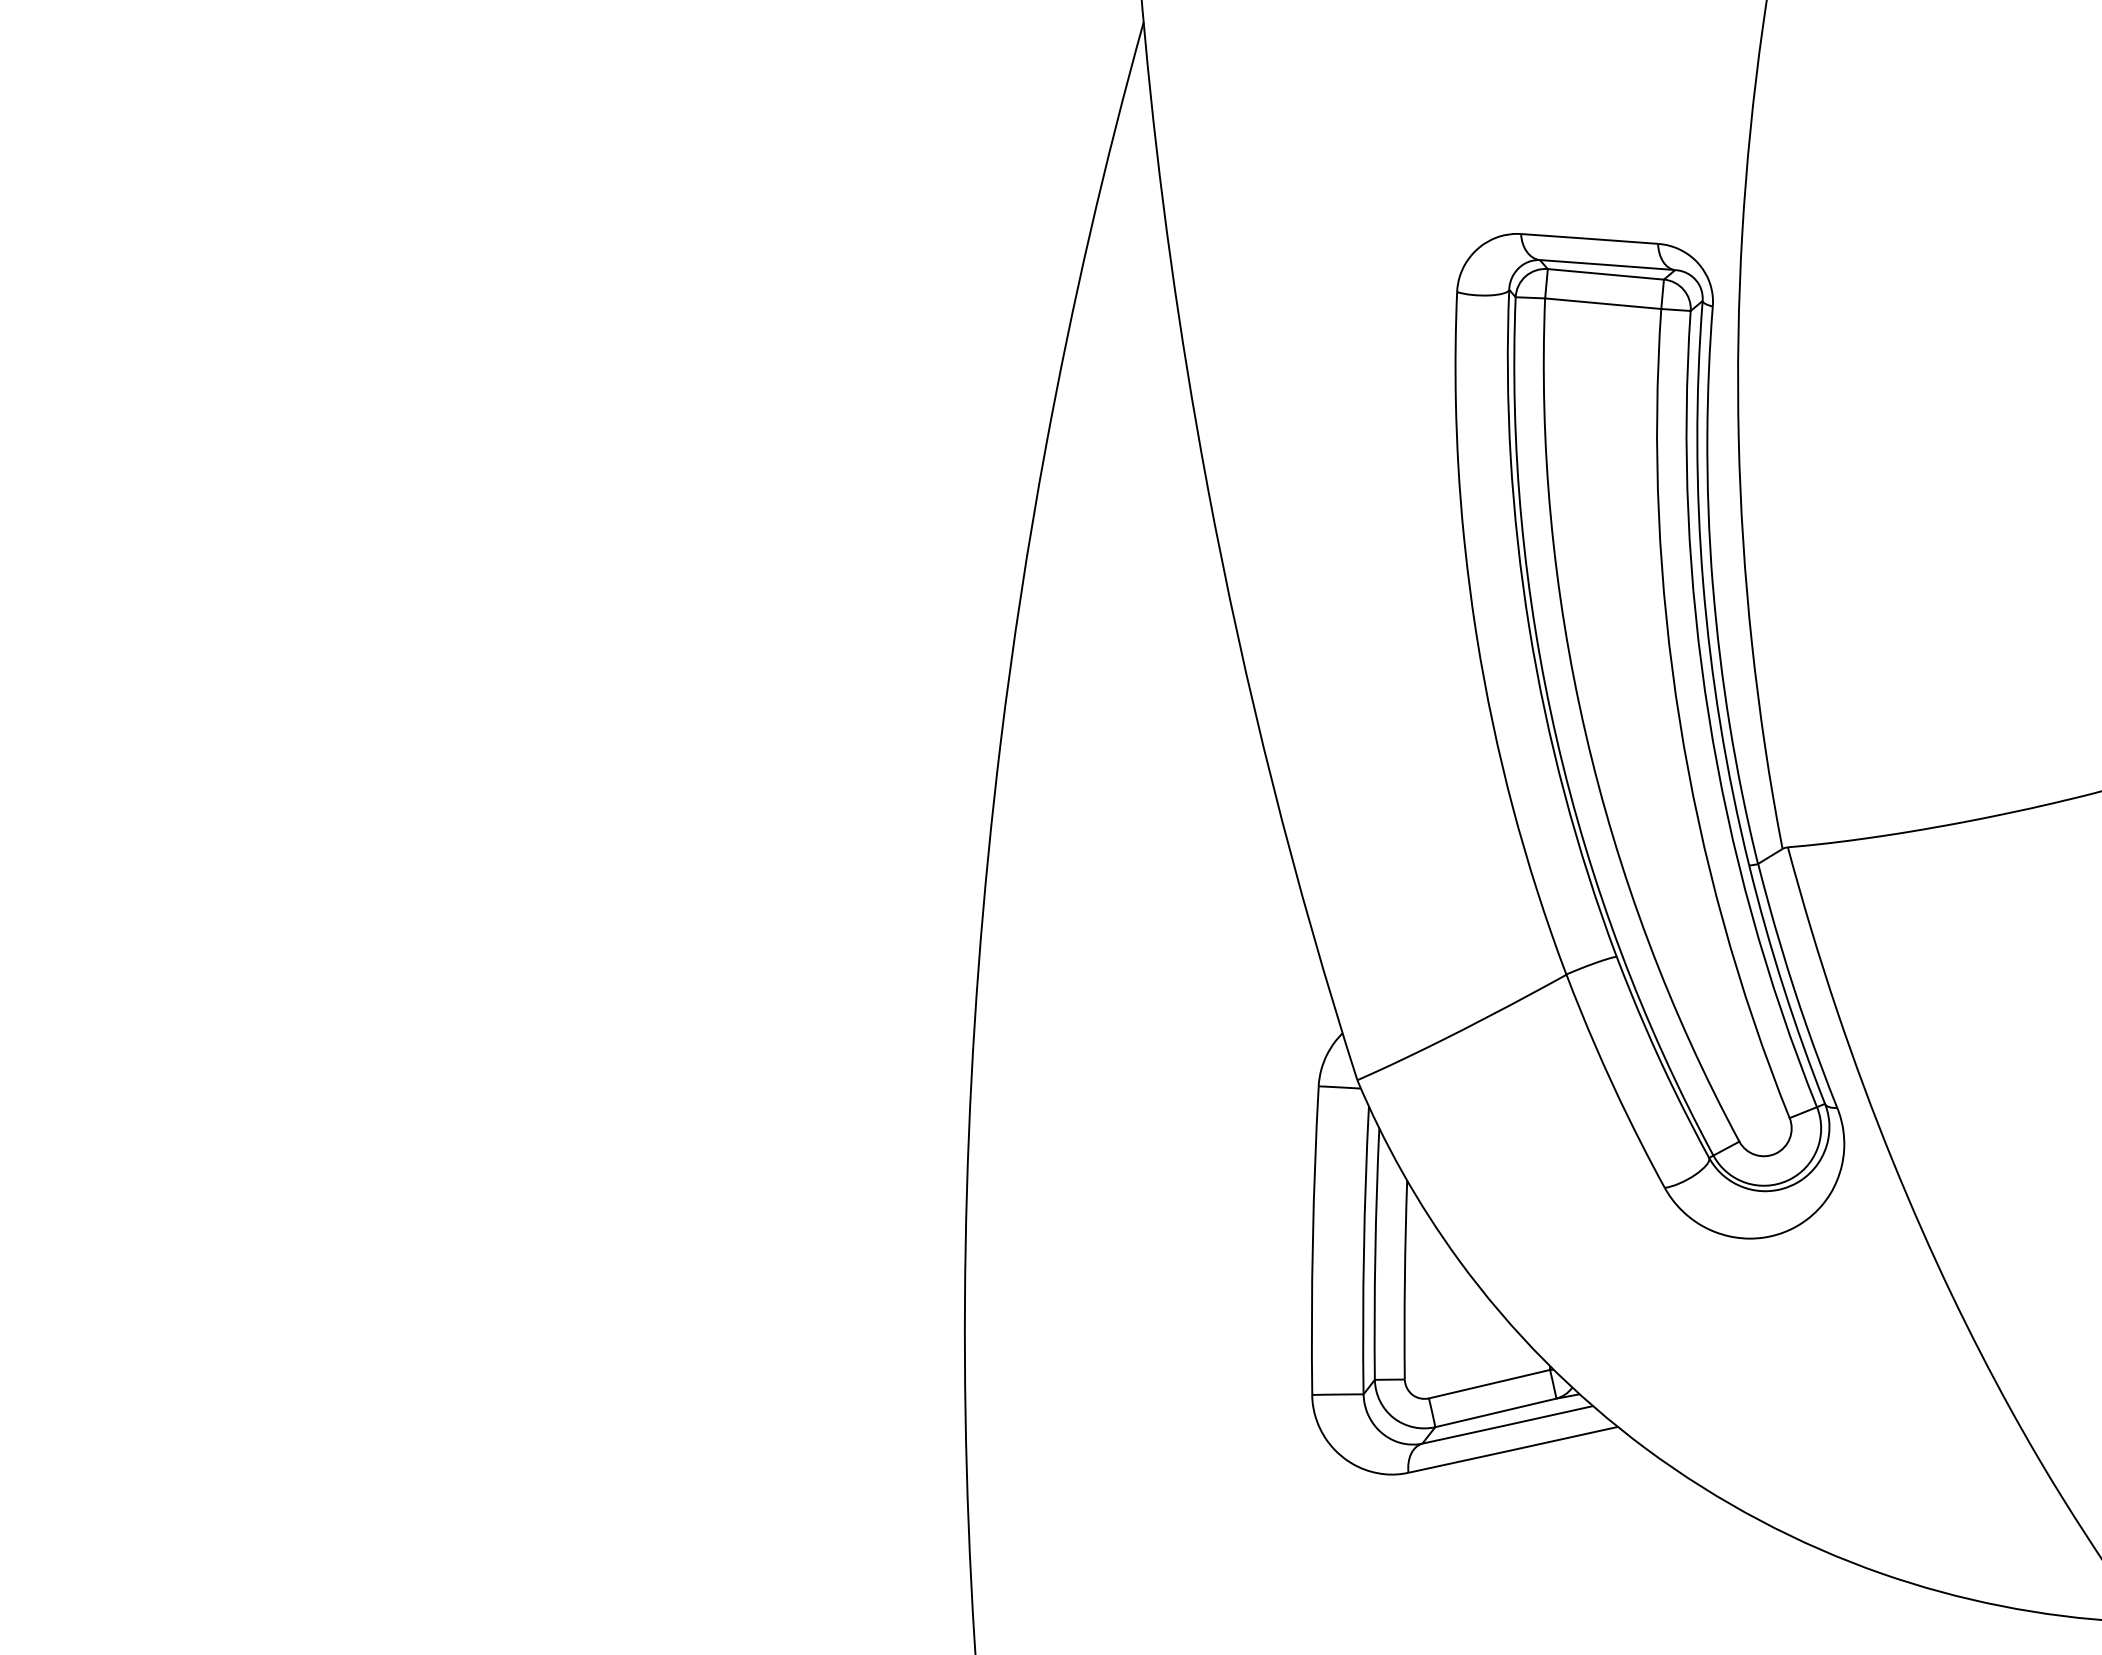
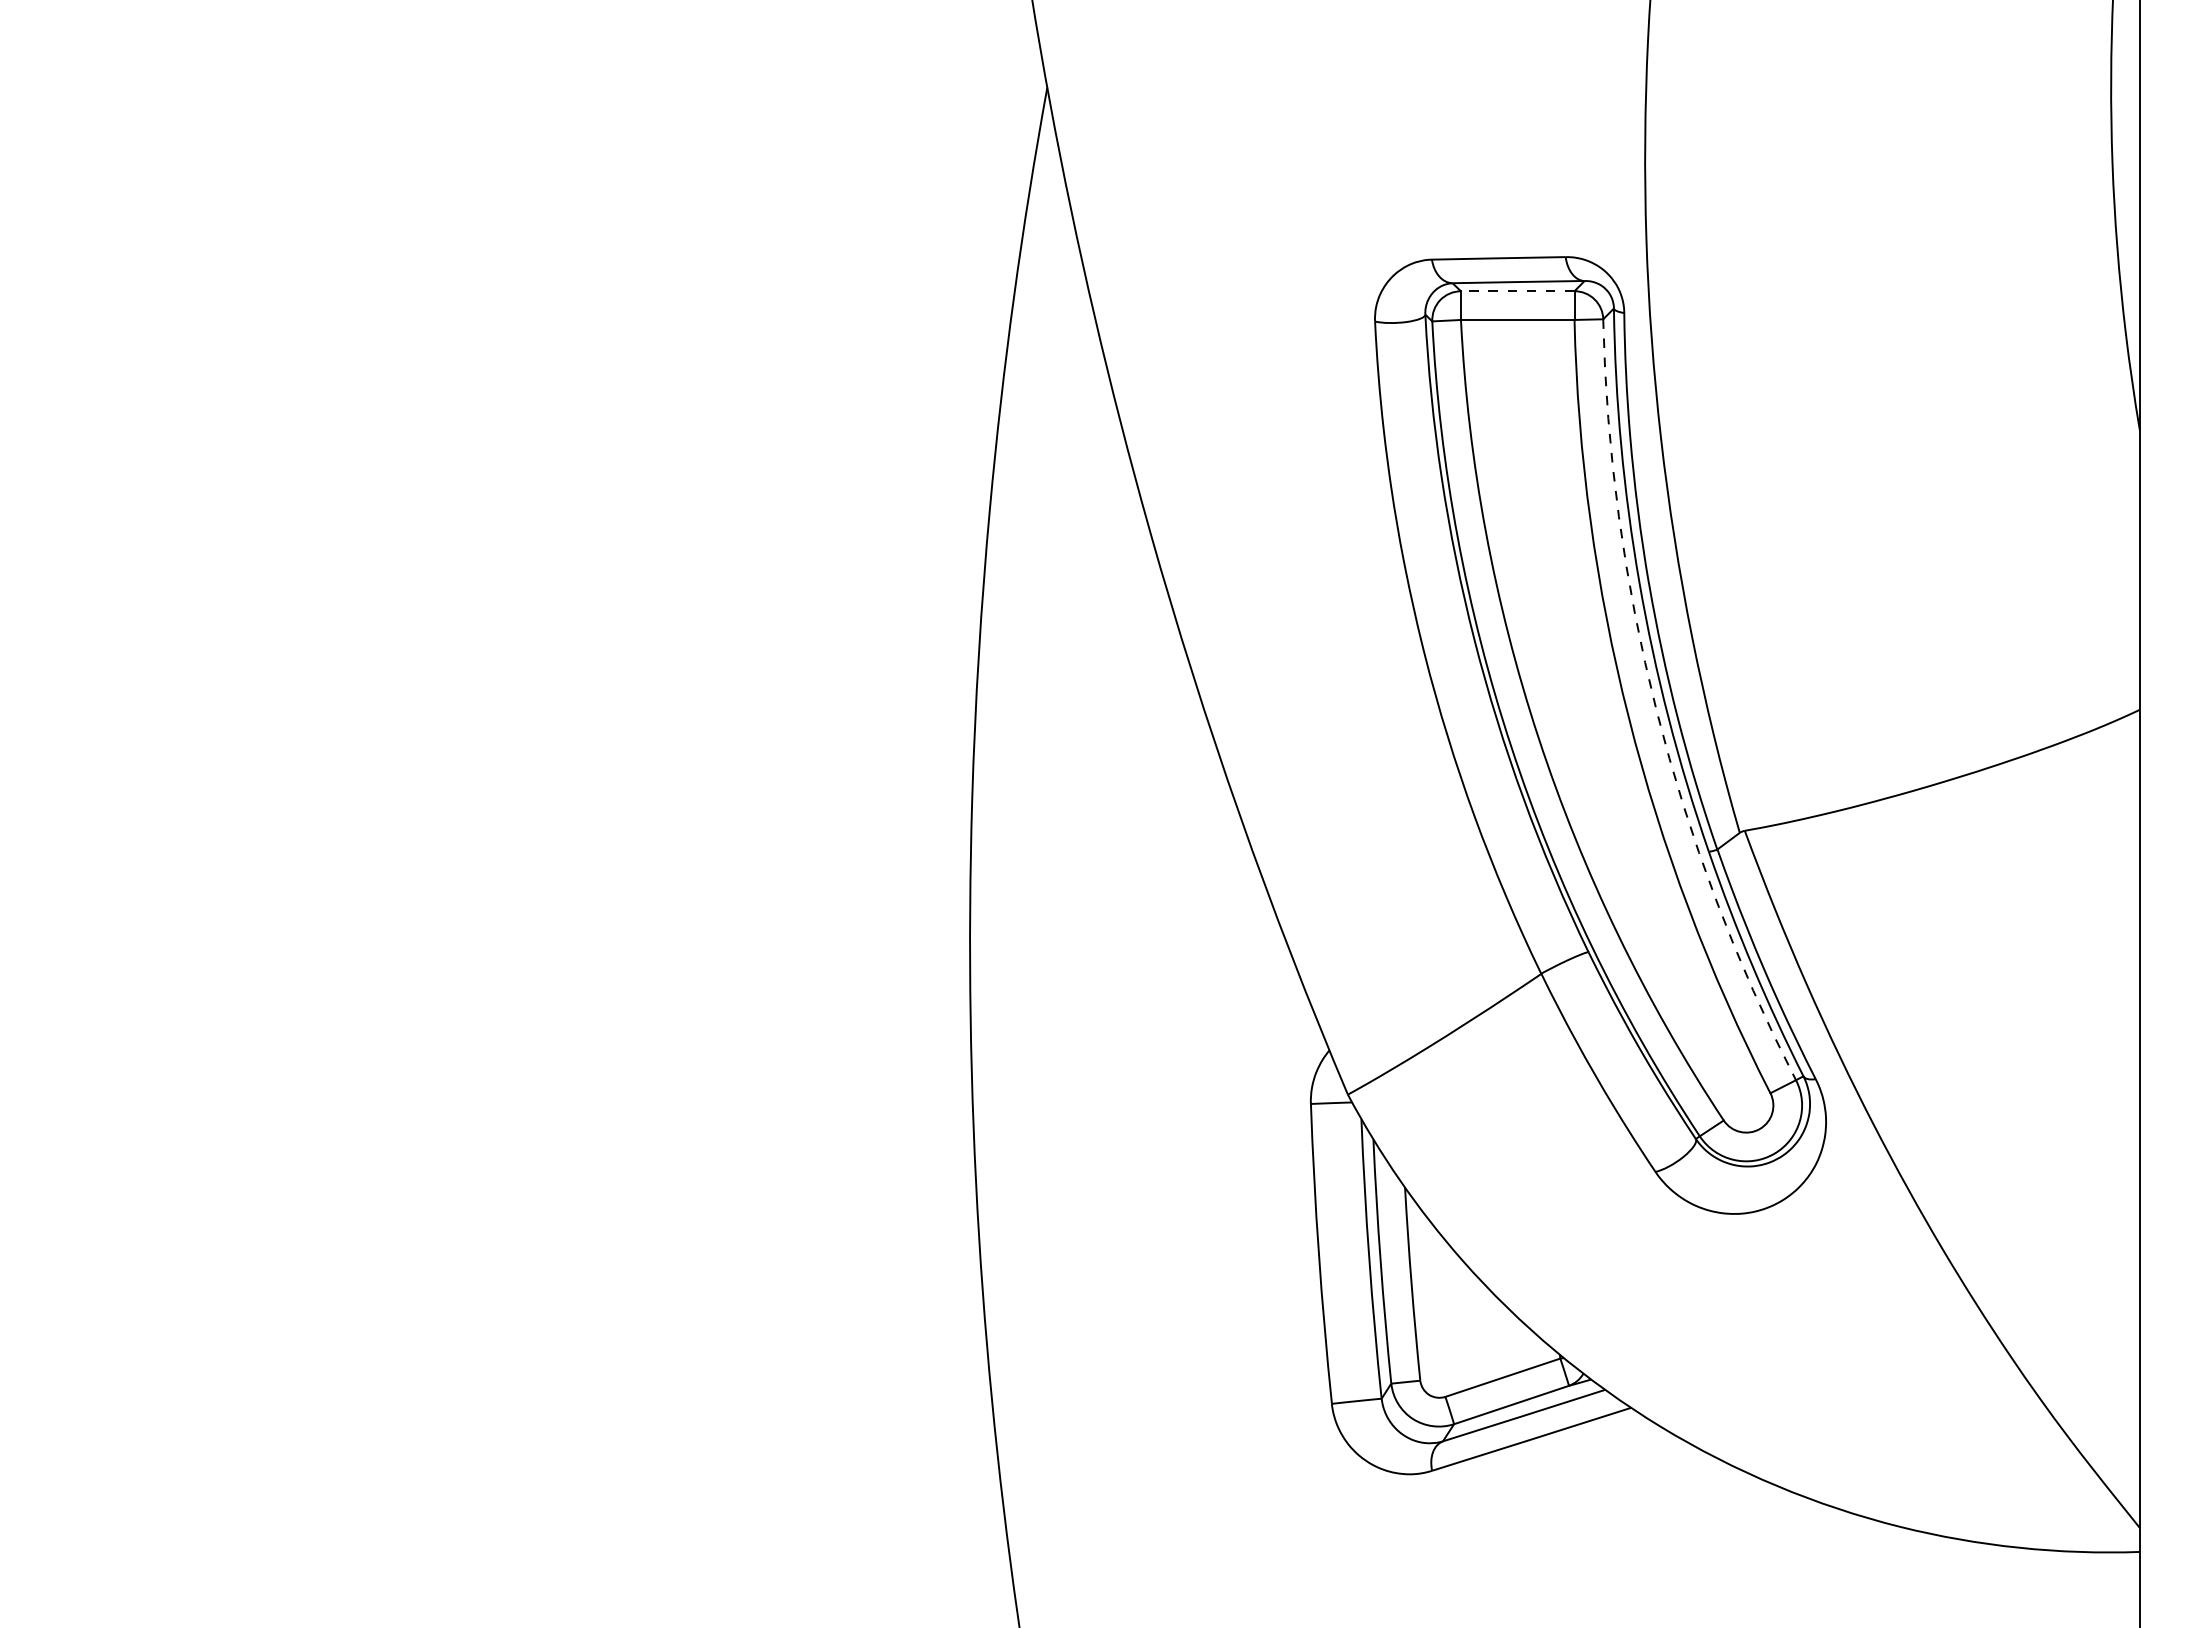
line: (1605, 274) -> (1517, 291), solid -> dashed
arc: (1708, 716) -> (1656, 710), solid -> dashed

